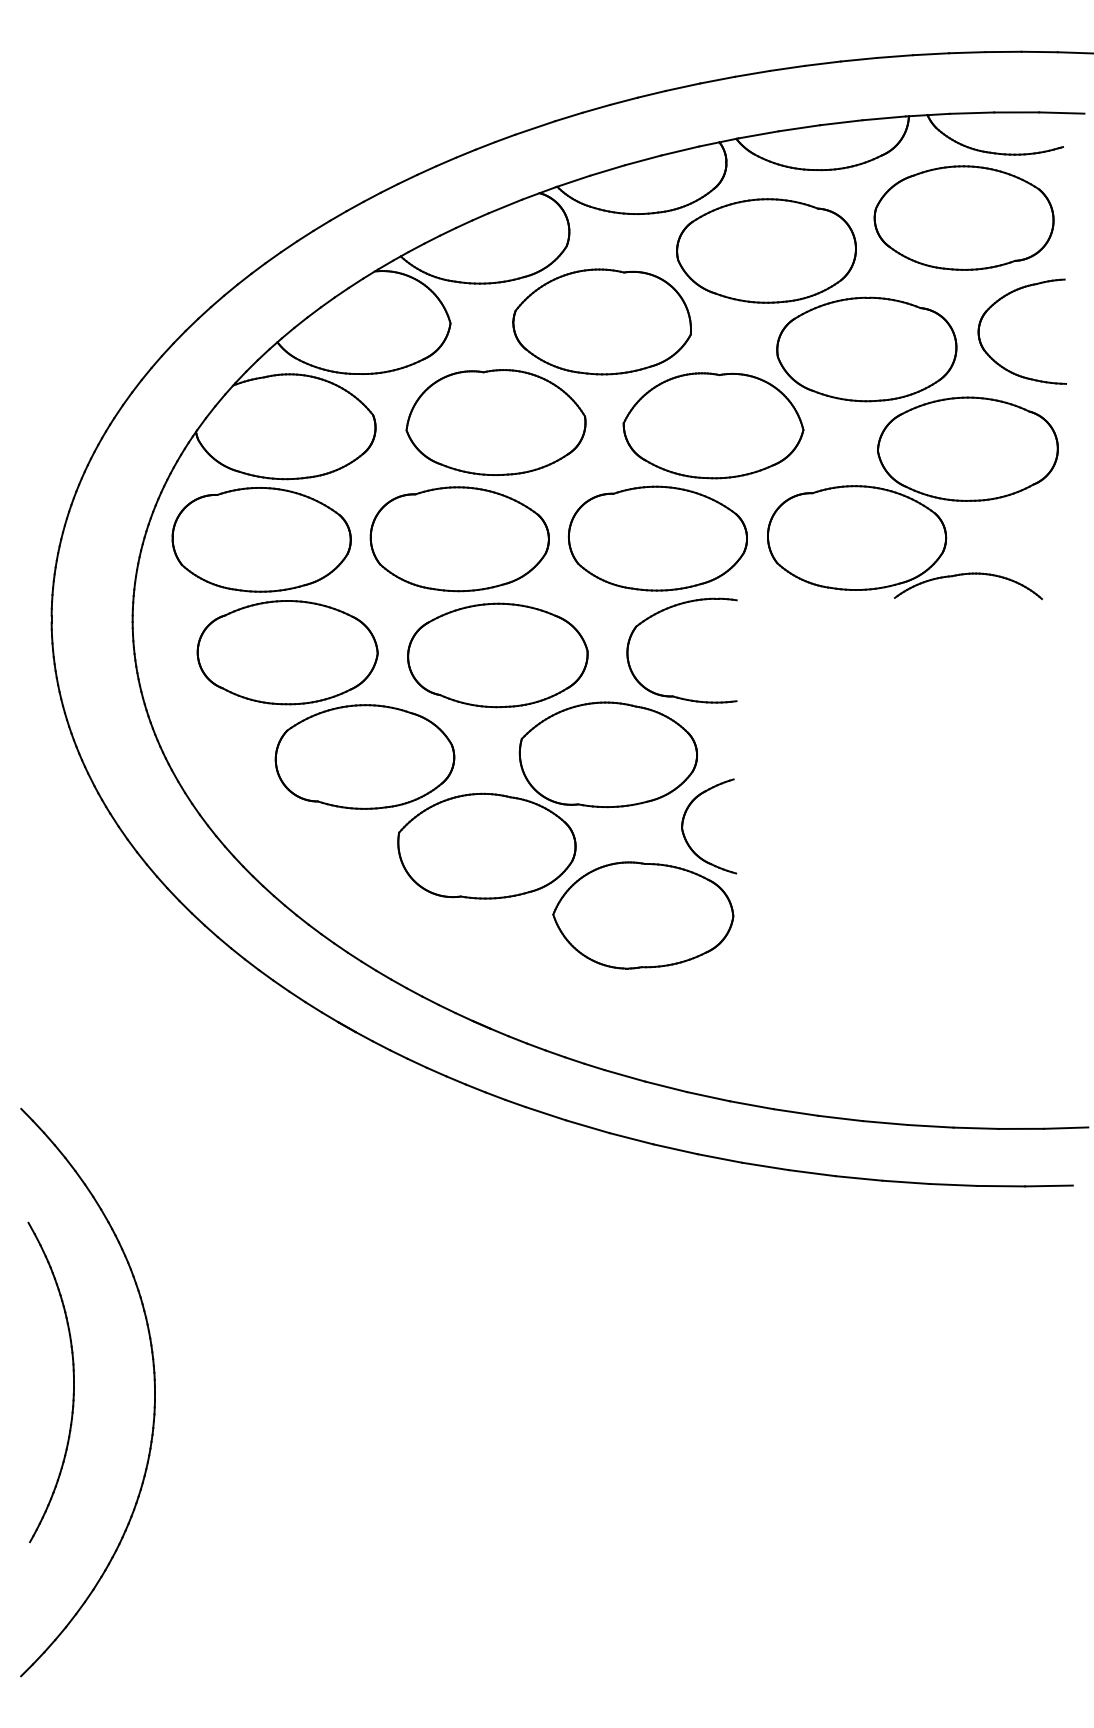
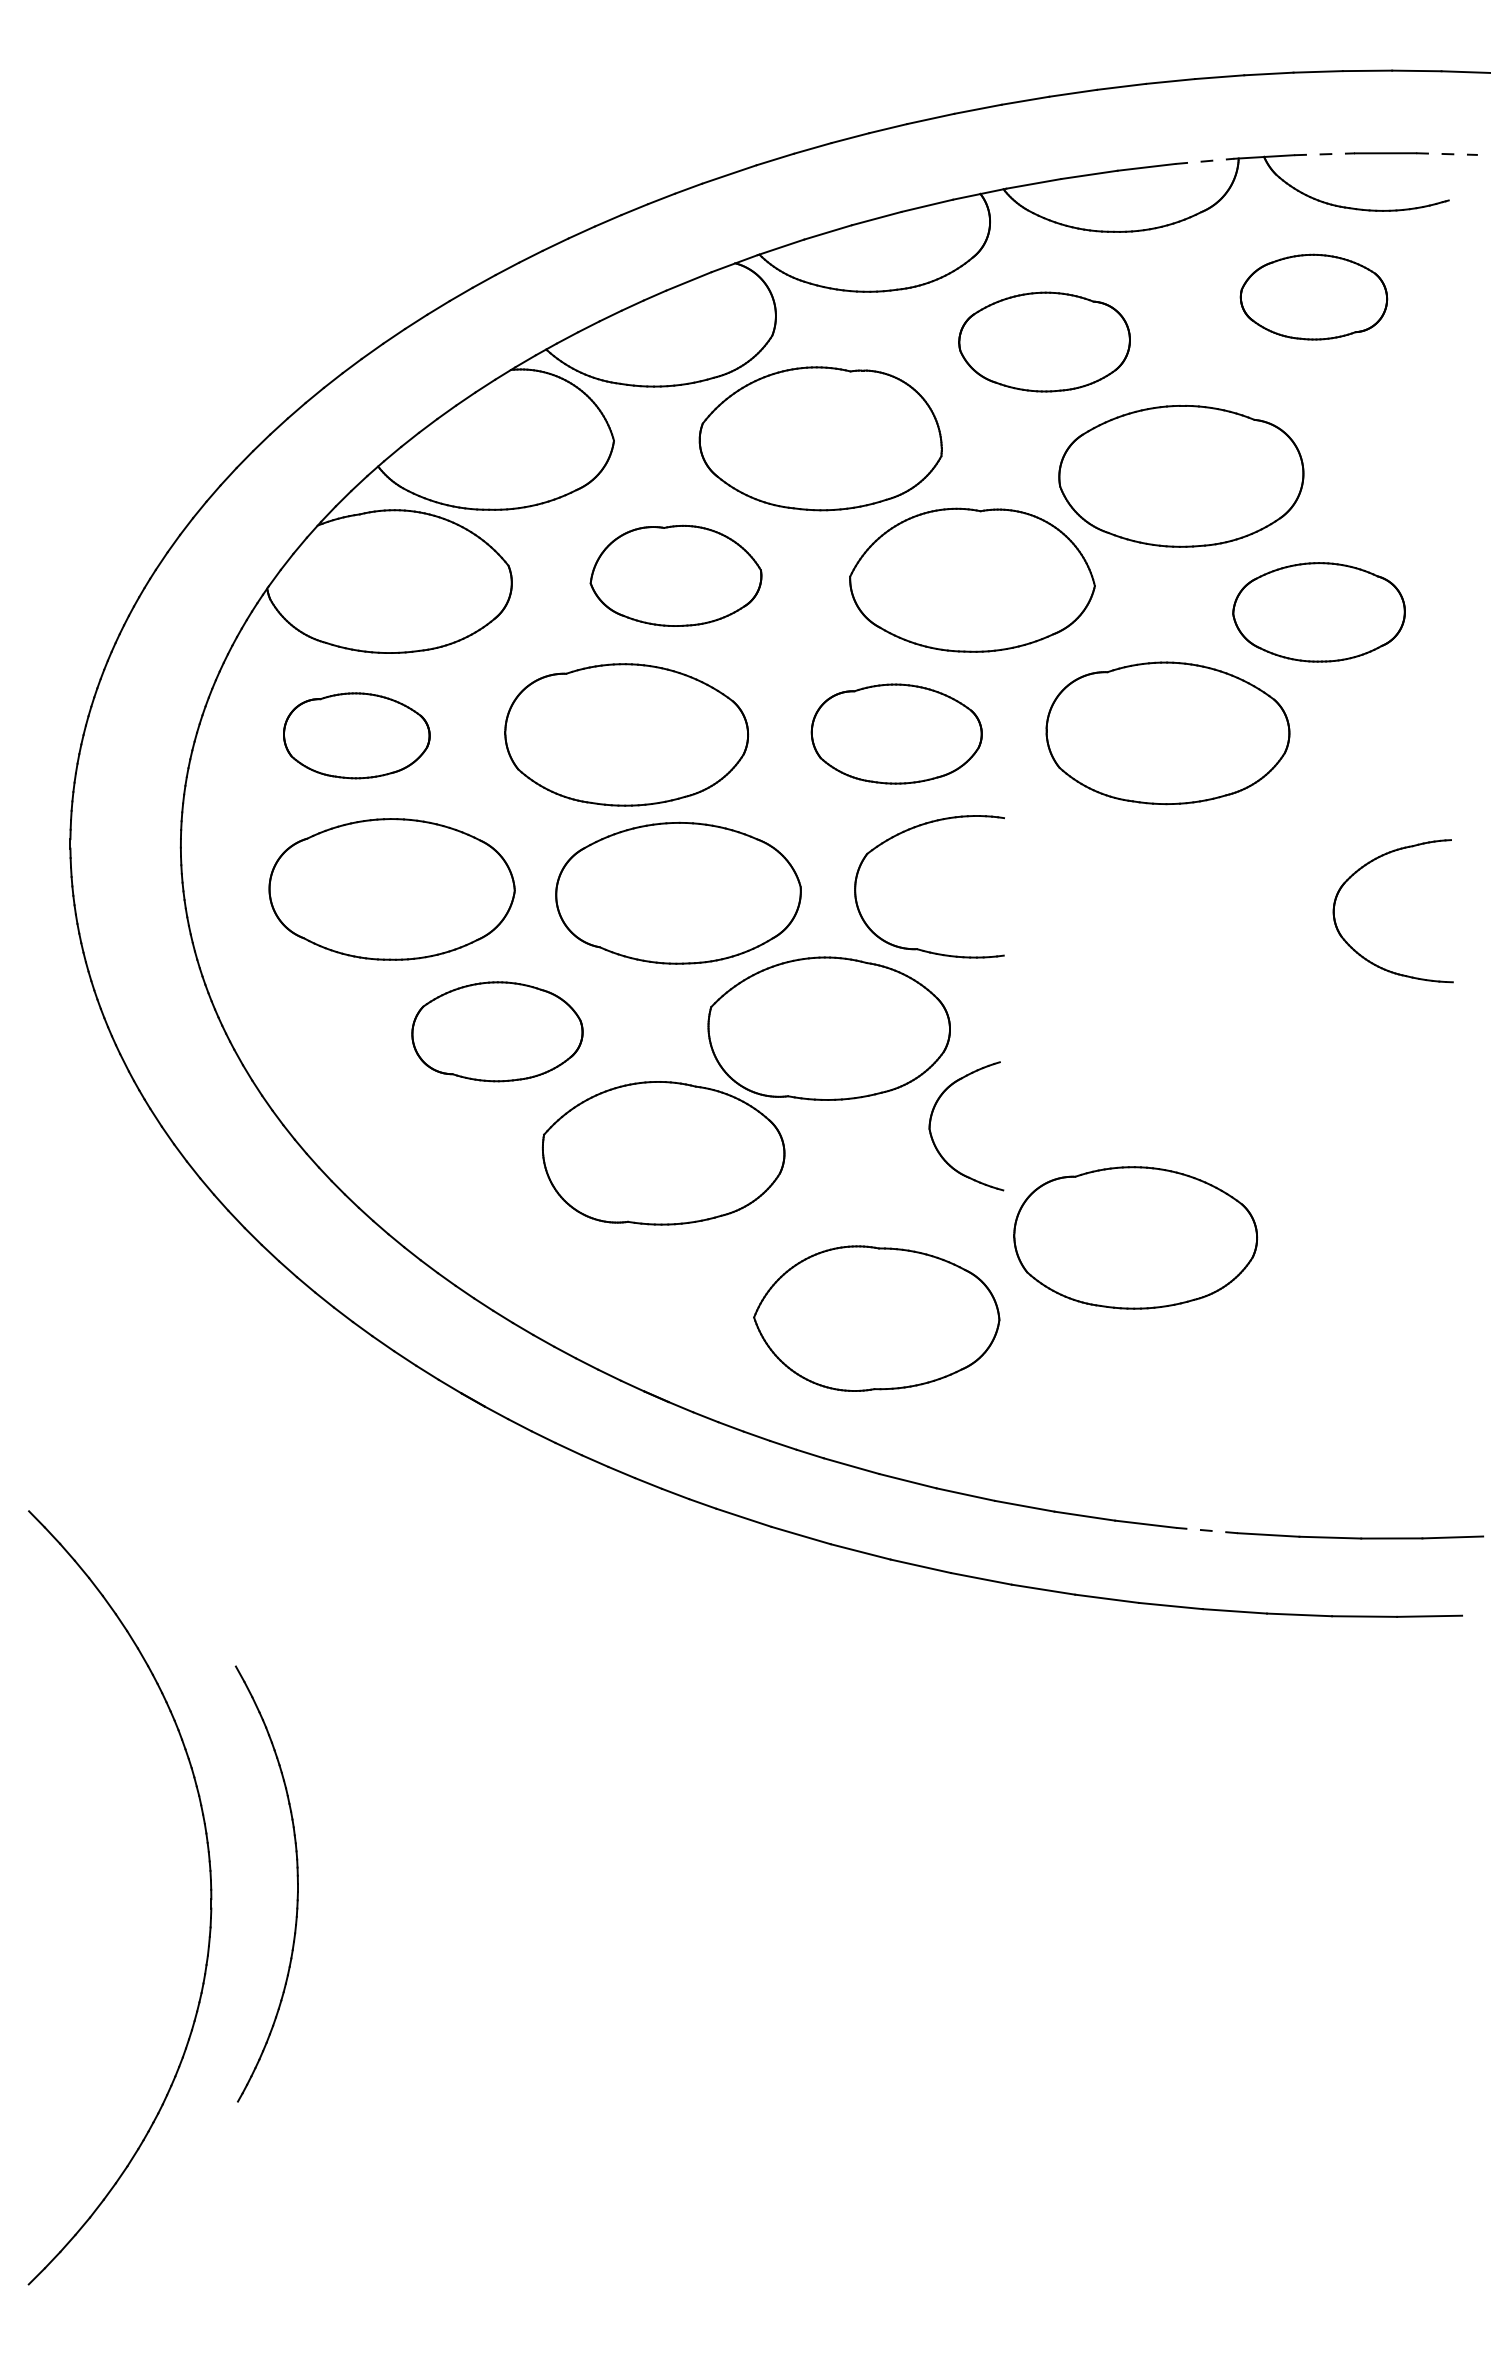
line: (972, 113) -> (1325, 154), solid -> dashed
line: (1062, 113) -> (1447, 154), solid -> dashed
line: (883, 118) -> (1204, 161), solid -> dashed
part: (963, 217) -> (1313, 296), size x0.6
part: (766, 250) -> (1044, 341), size x0.7
part: (999, 301) -> (1361, 869), moved
part: (495, 422) -> (675, 575), size x0.7
part: (967, 449) -> (1318, 612), size x0.7
part: (657, 538) -> (896, 733), size x0.7
part: (261, 539) -> (356, 735), size x0.6
part: (966, 574) -> (1317, 783), removed
part: (365, 756) -> (497, 1031), size x0.7
part: (833, 908) -> (1135, 1237), added
part: (643, 915) -> (876, 1318), moved
line: (886, 1123) -> (1207, 1530), solid -> dashed
part: (72, 1376) -> (296, 1876), moved

